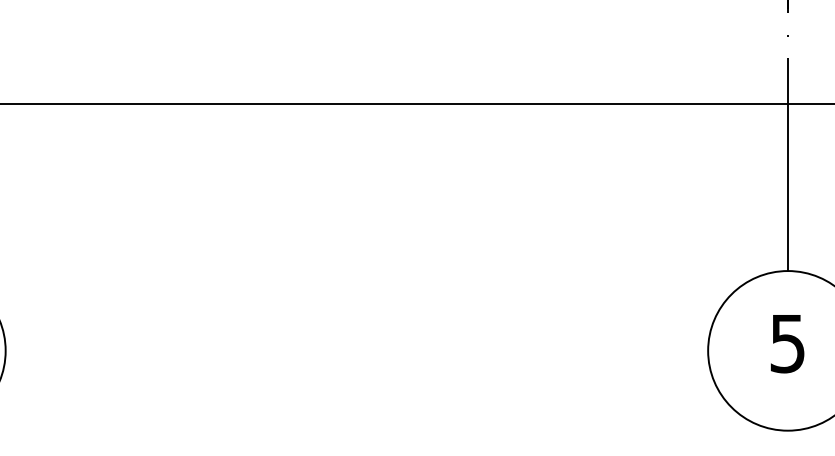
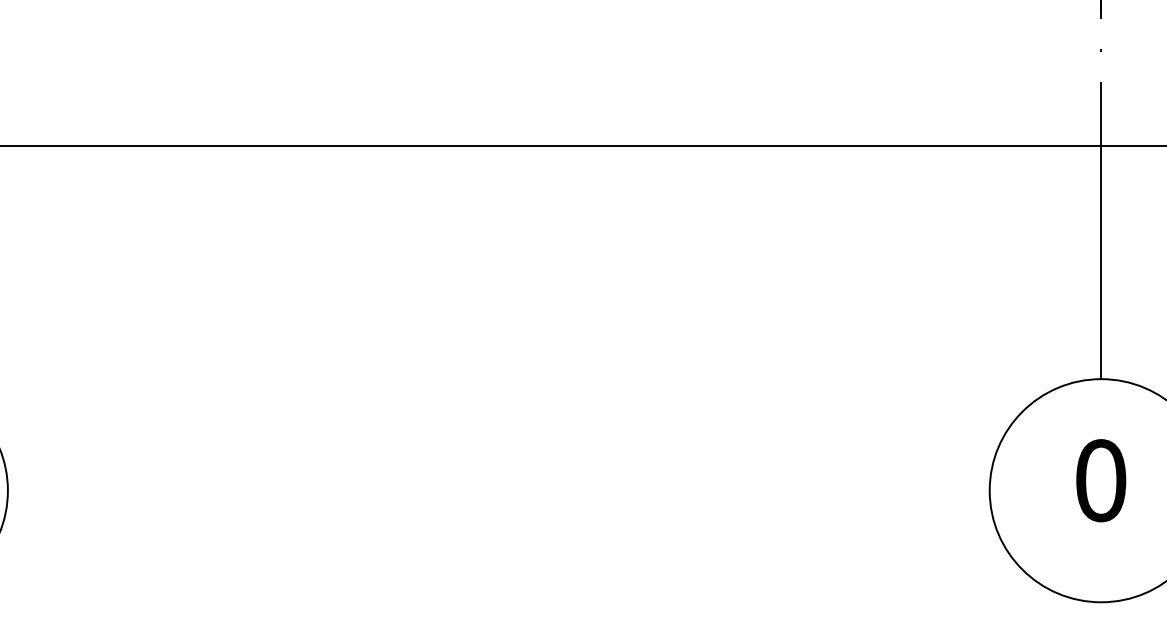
text: (788, 343) -> (1101, 480), 5 -> 0

